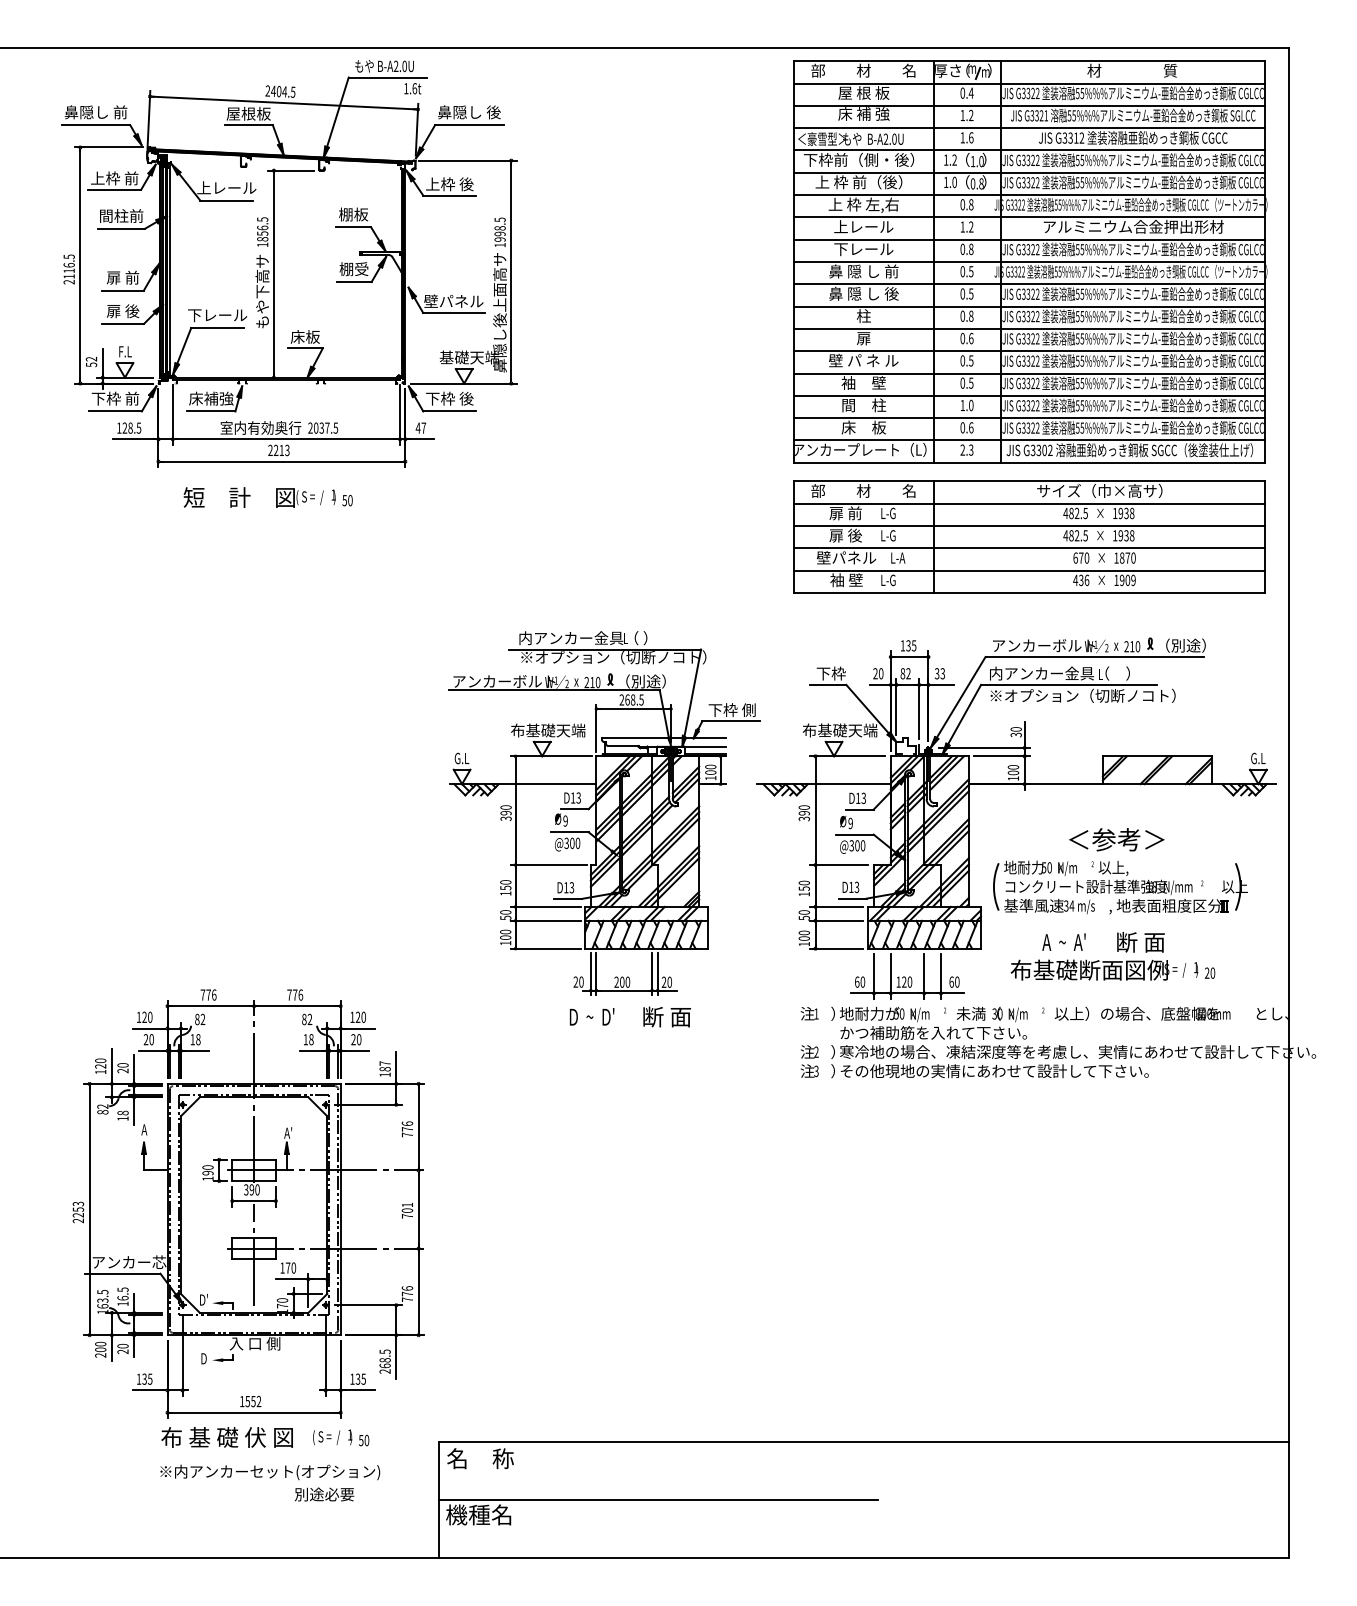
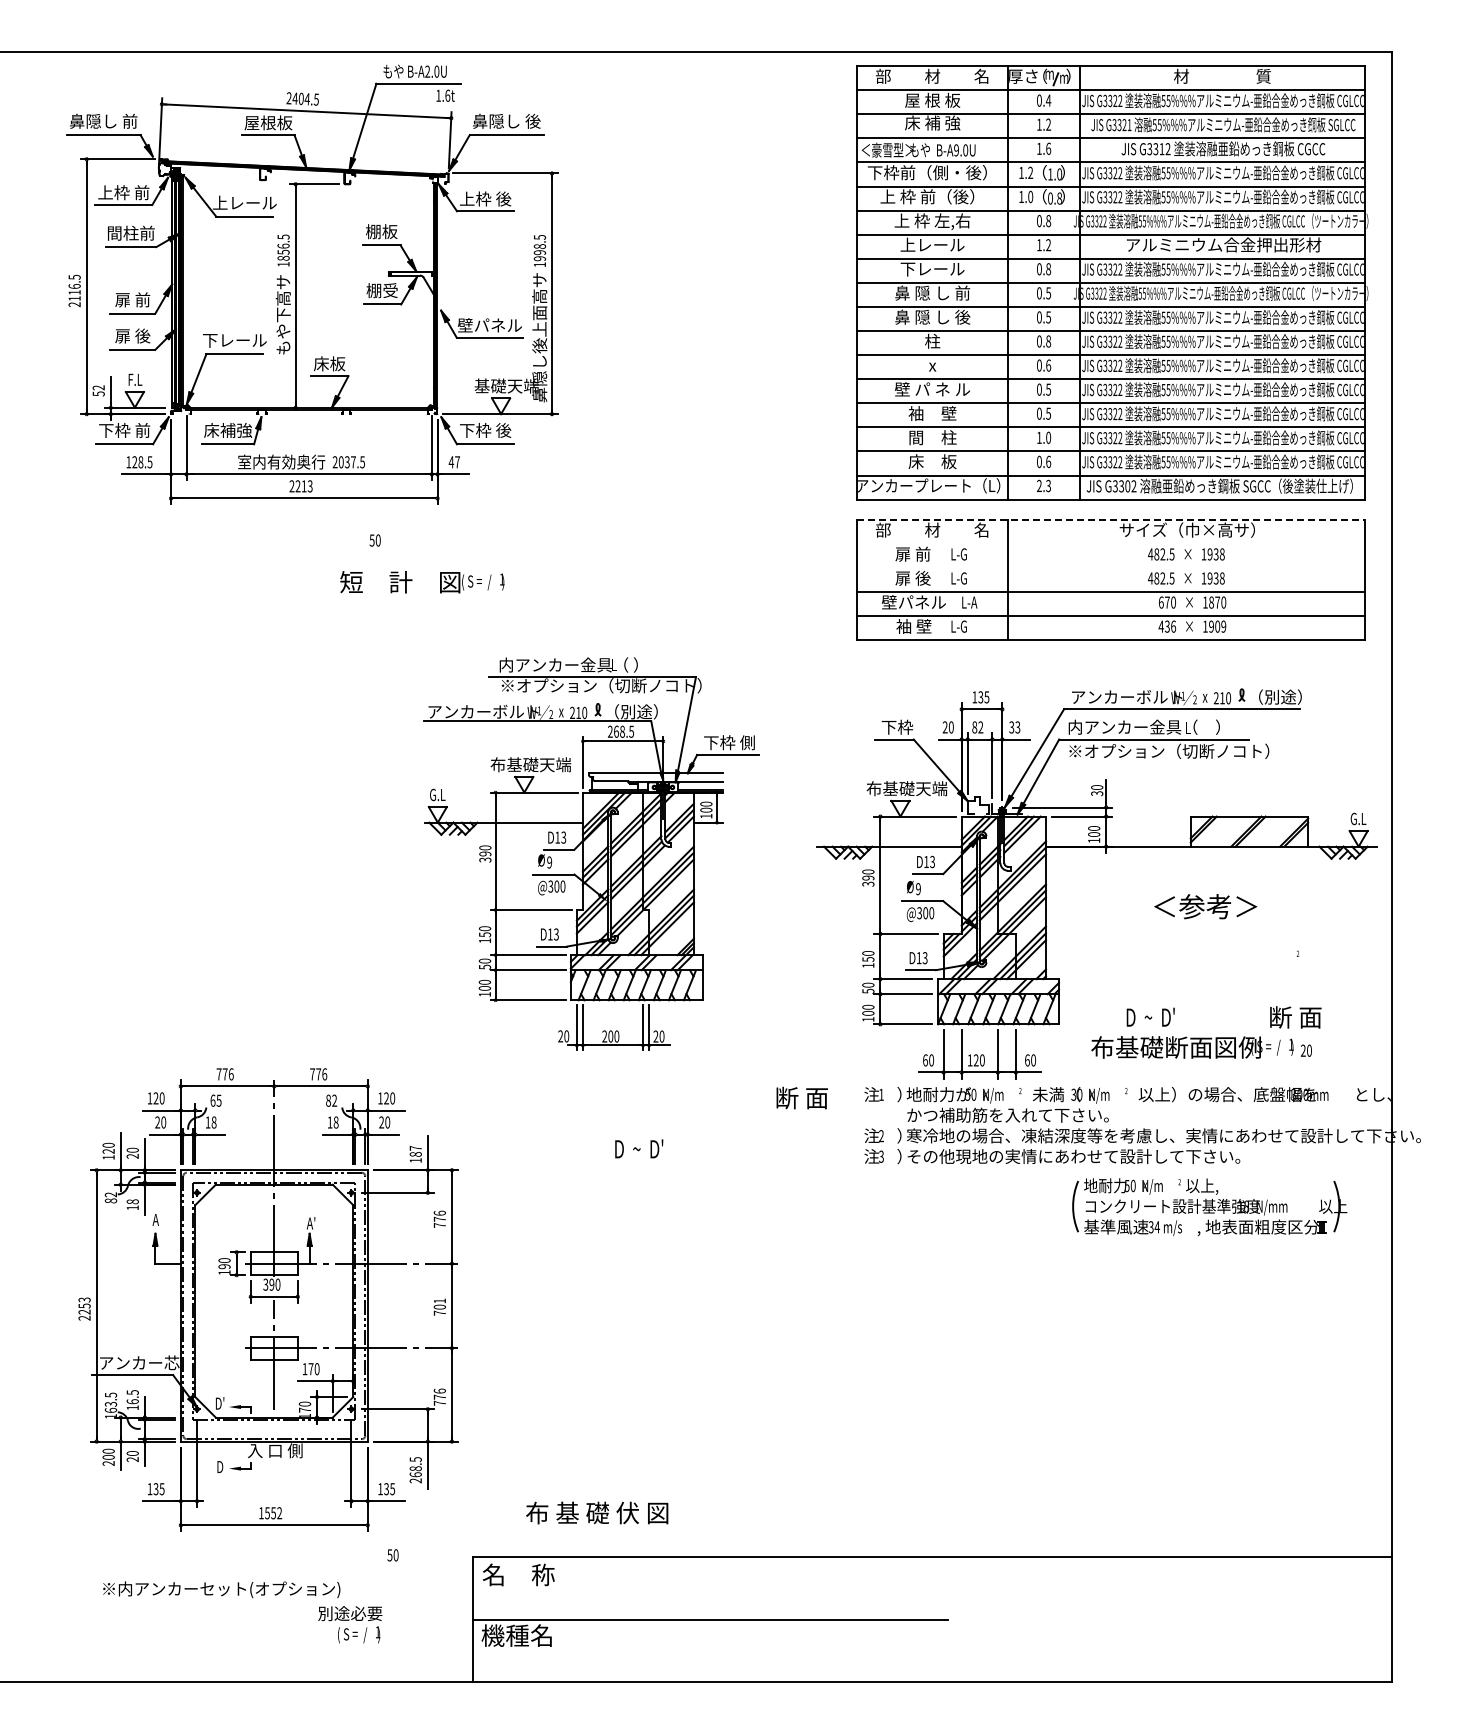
text: (885, 139) -> (956, 150), B-A2.0U -> B-A9.0U
text: (863, 338) -> (932, 365), 扉 -> x
line: (1029, 481) -> (1111, 519), solid -> dashed
text: (259, 497) -> (422, 582), moved
line: (1029, 503) -> (1111, 543), removed
line: (1029, 526) -> (1111, 568), removed
part: (604, 812) -> (591, 853), moved
part: (1120, 887) -> (1209, 1207), moved
text: (1064, 941) -> (1149, 1016), A  ~  A' -> D  ~  D'
text: (1140, 942) -> (1295, 1017), moved
text: (592, 1016) -> (639, 1148), moved
text: (666, 1016) -> (801, 1097), moved
text: (199, 1019) -> (215, 1100), 82 -> 65
text: (227, 1436) -> (597, 1512), moved
text: (333, 1436) -> (359, 1634), moved
text: (270, 1472) -> (221, 1589), moved

